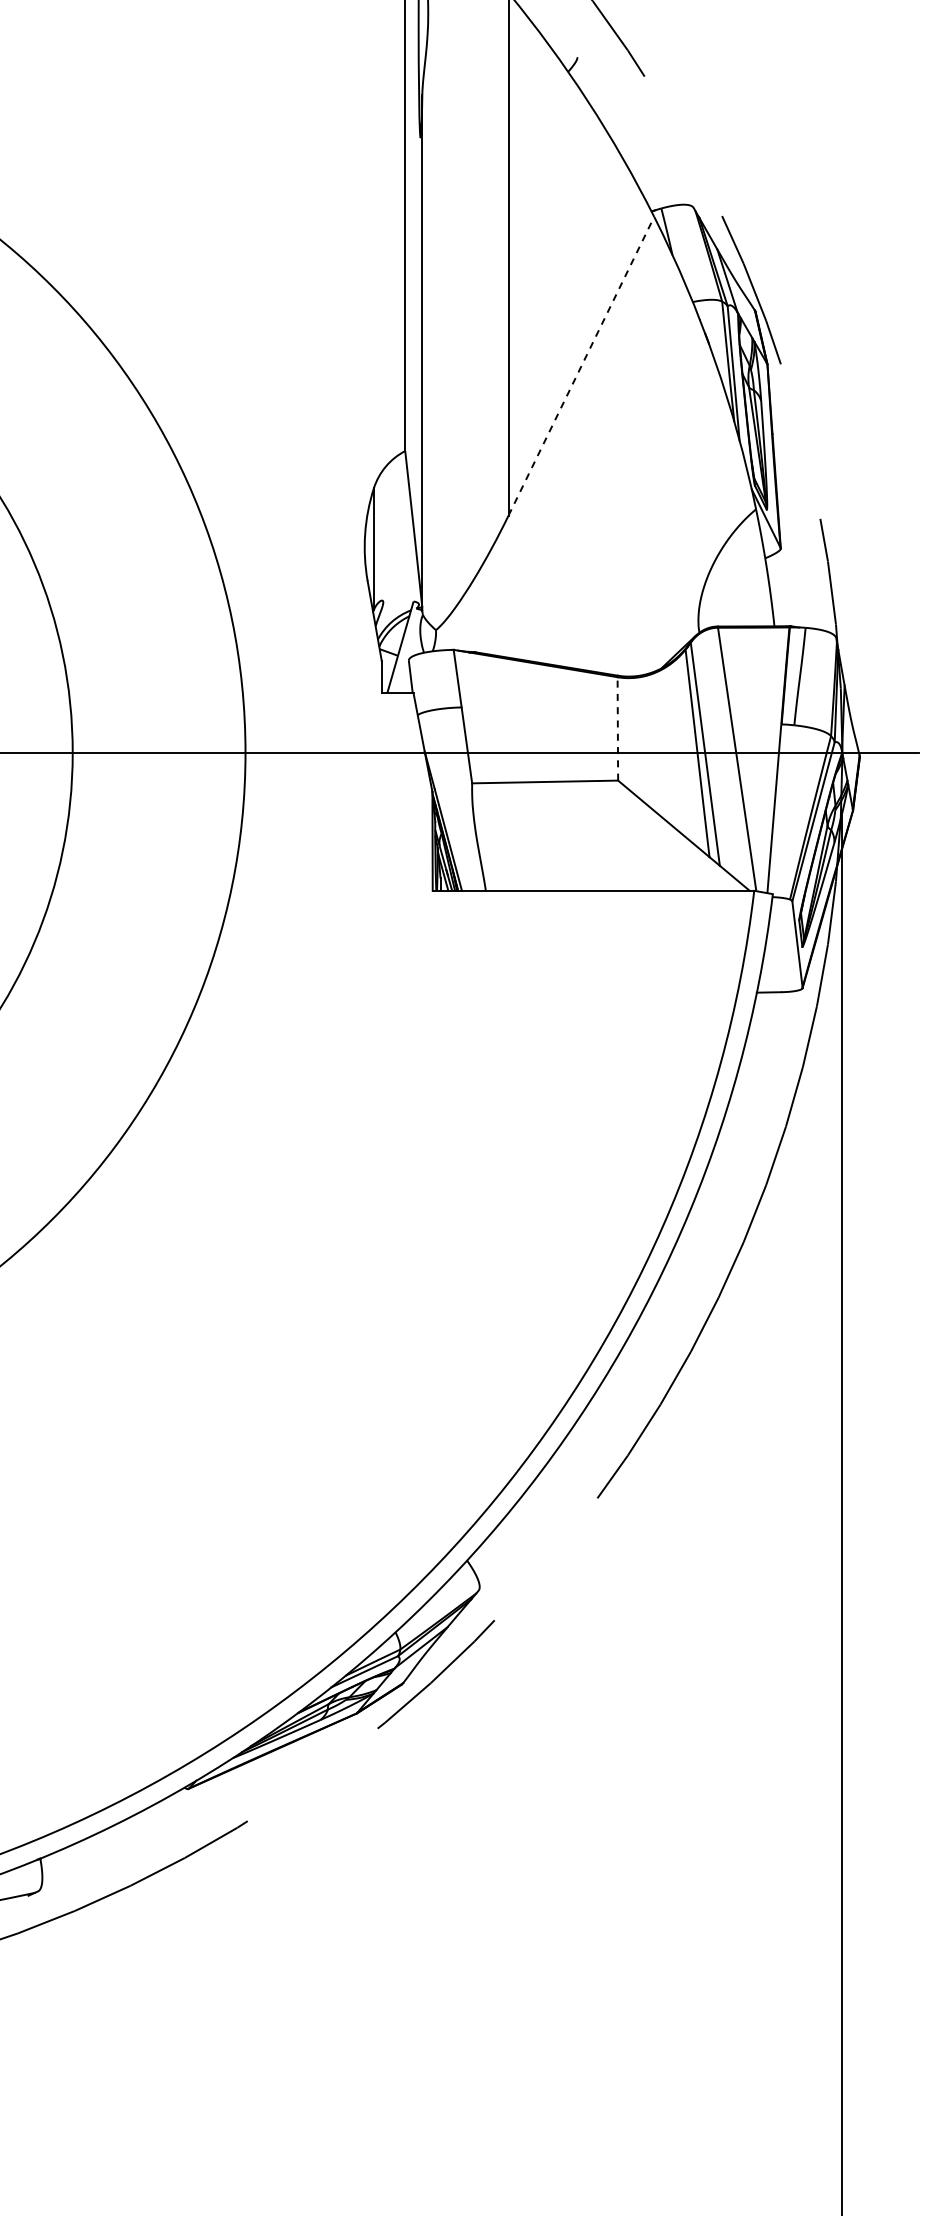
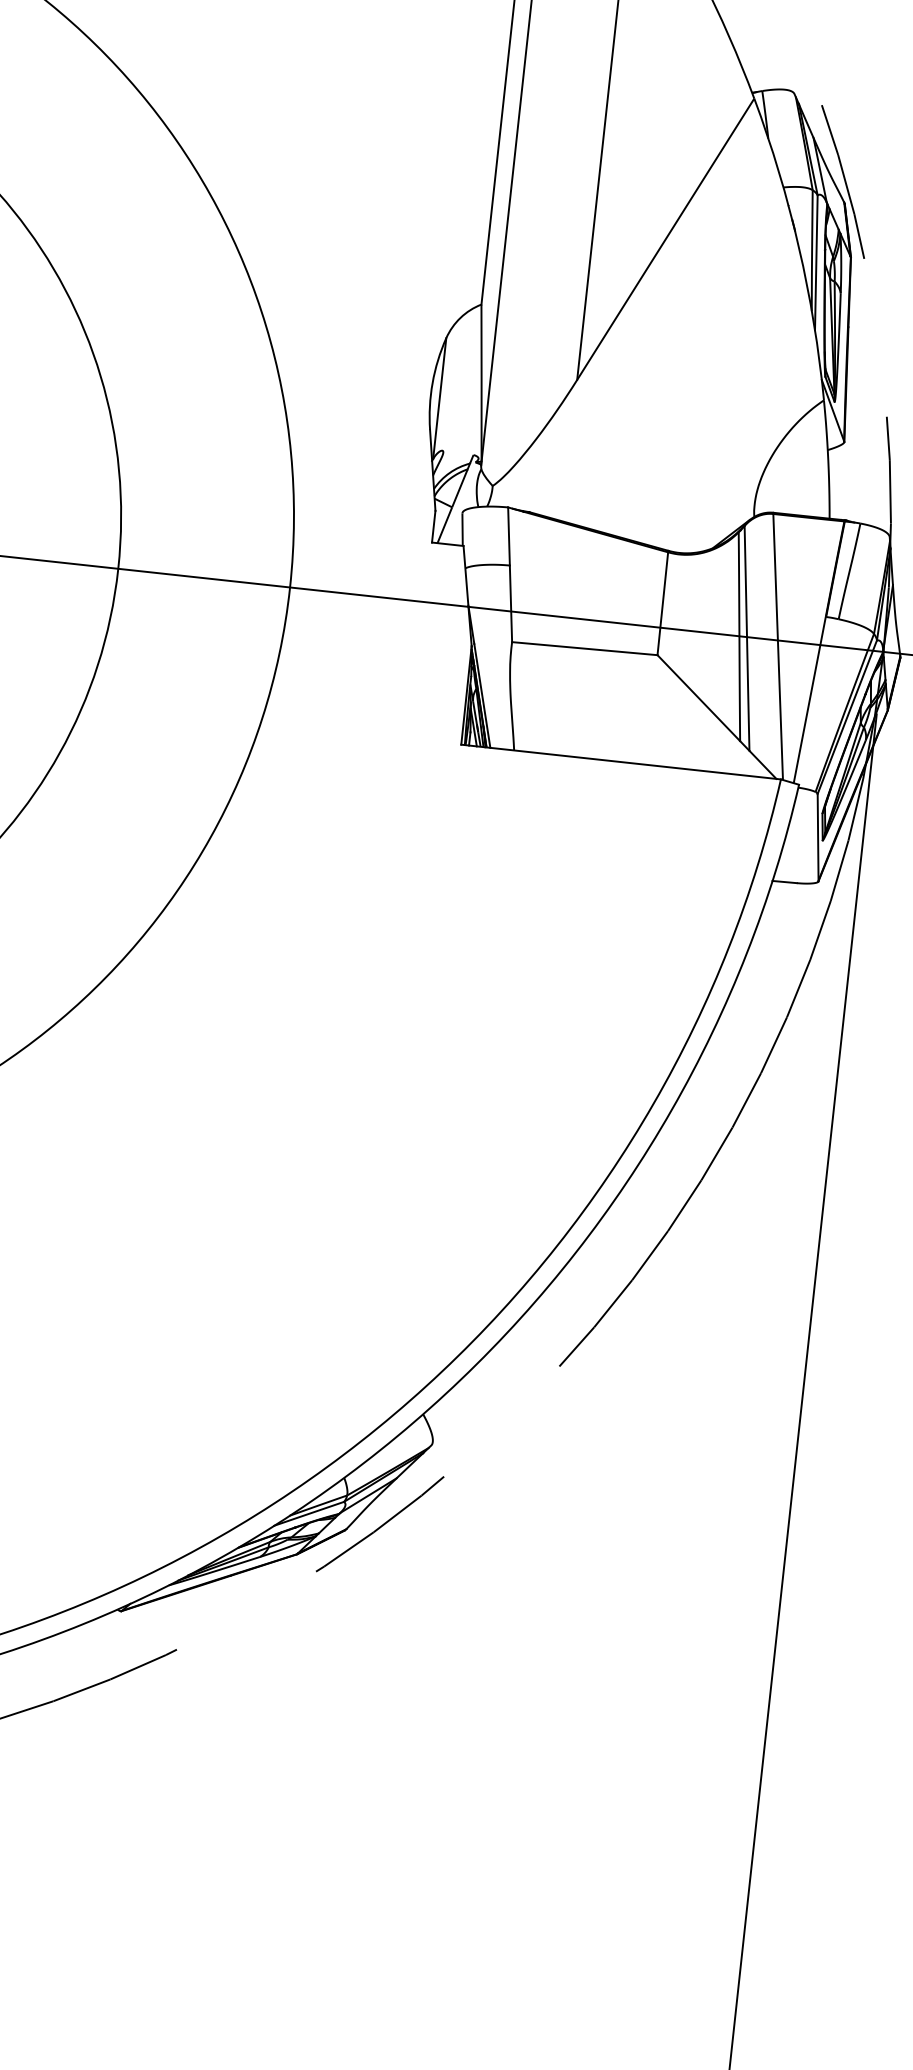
line: (581, 365) -> (665, 238), dashed -> solid
line: (617, 728) -> (662, 603), dashed -> solid

